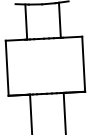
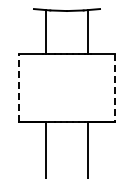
line: (83, 64) -> (114, 88), solid -> dashed
line: (7, 67) -> (19, 87), solid -> dashed

